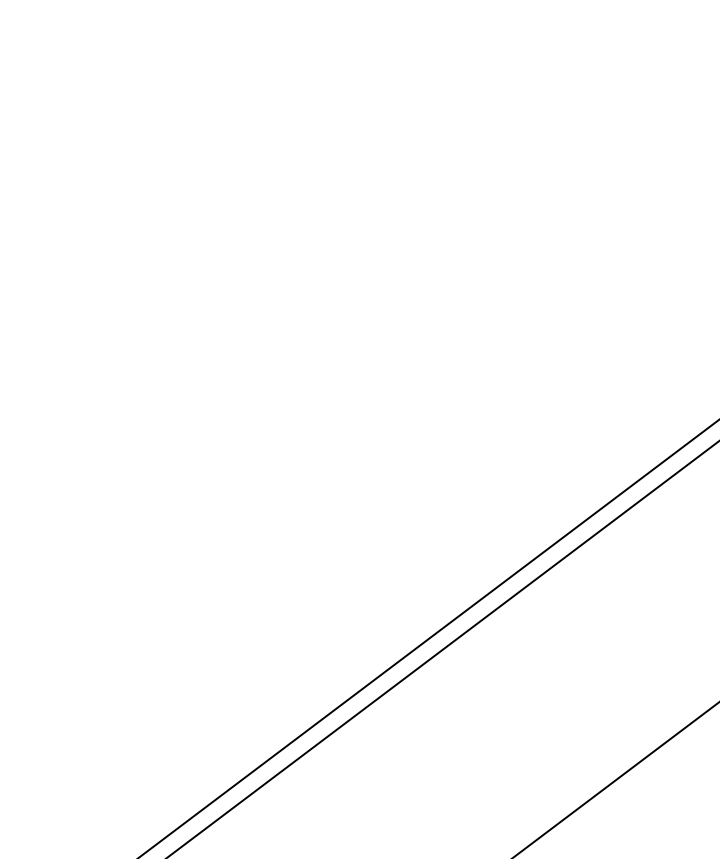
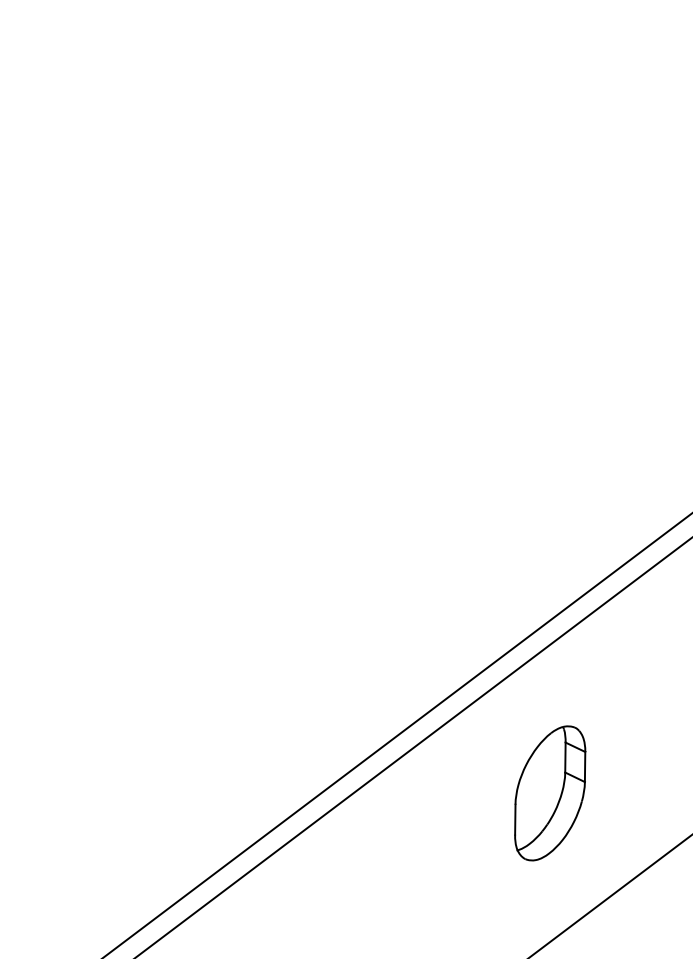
part: (471, 758) -> (550, 793), added

